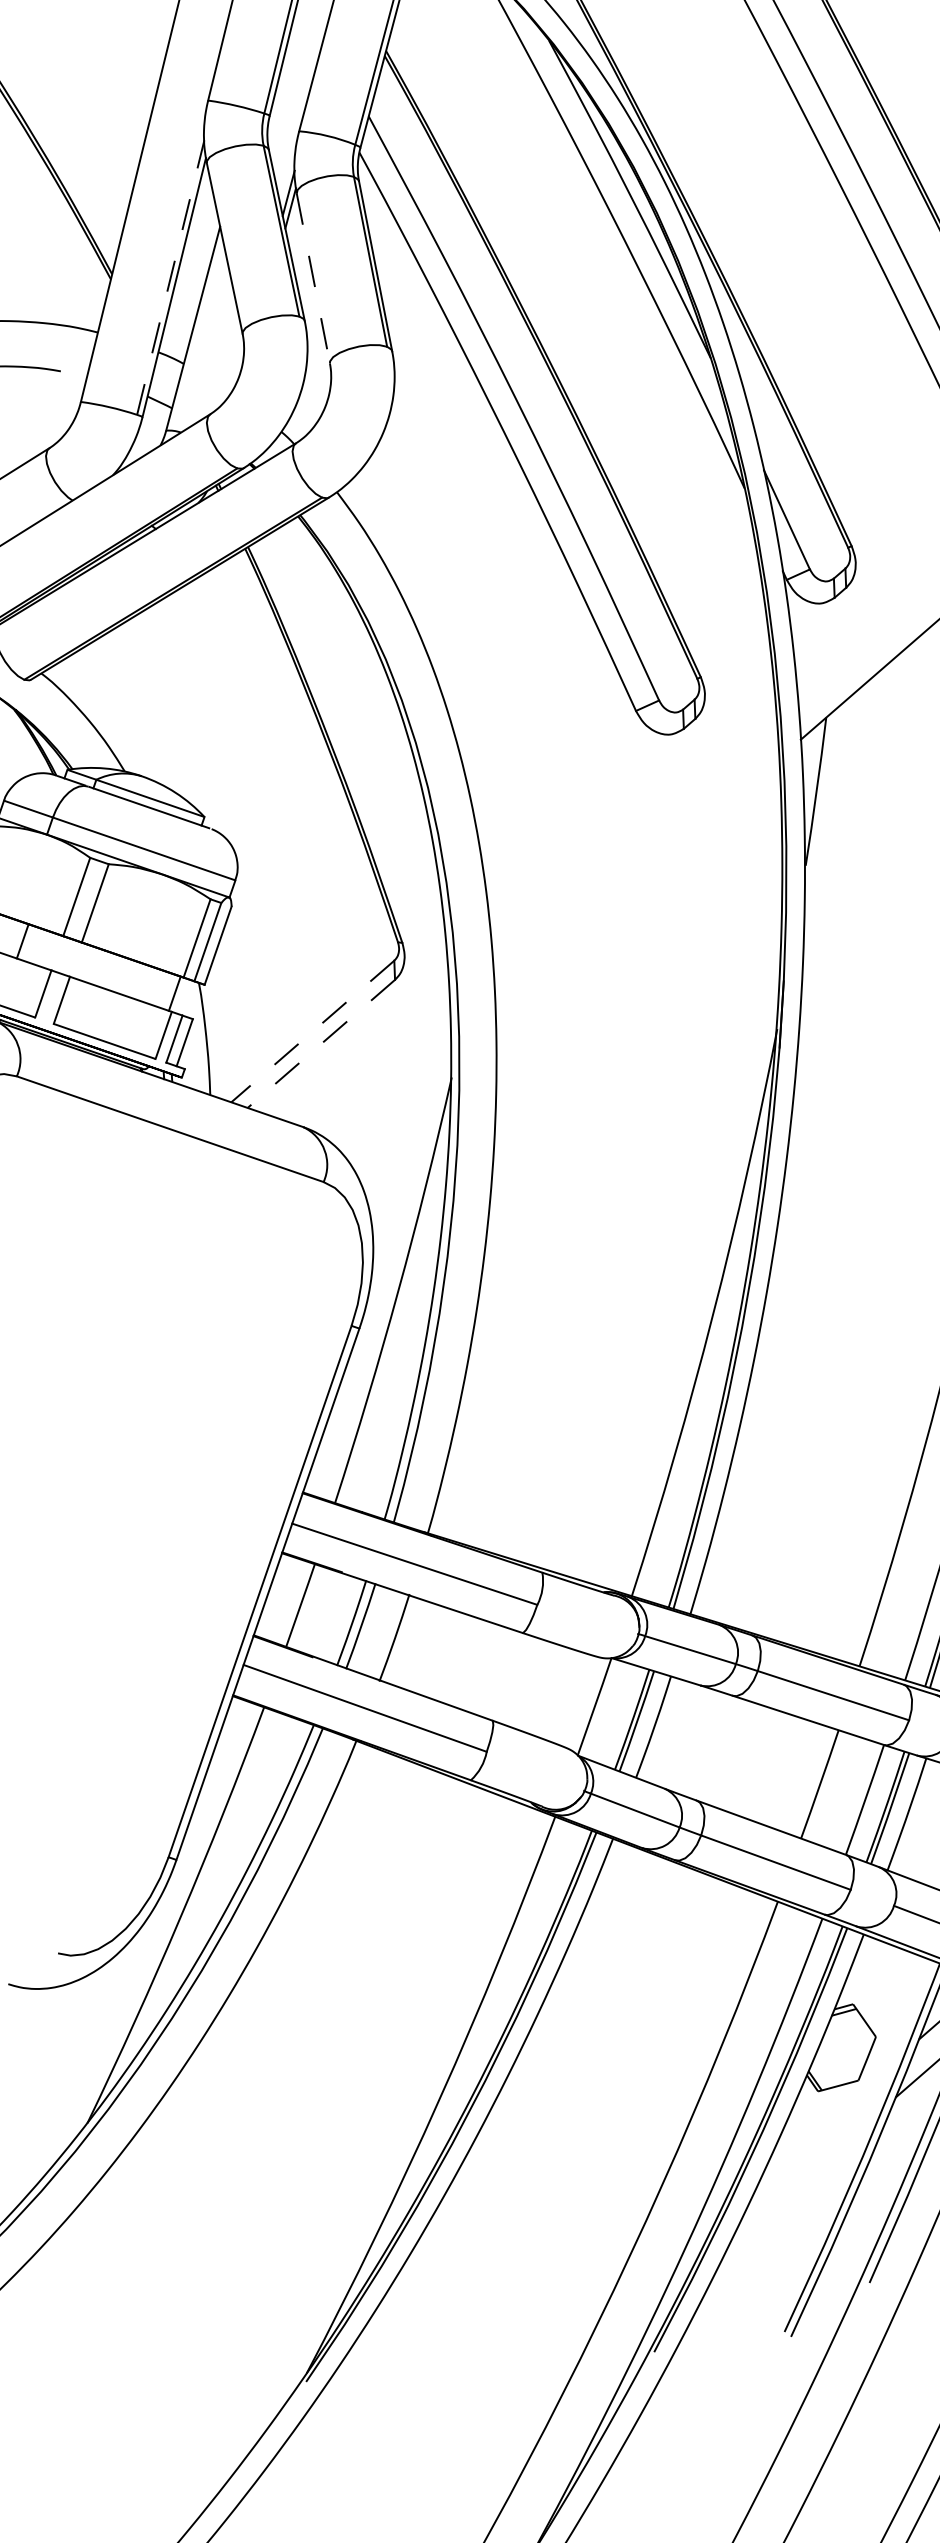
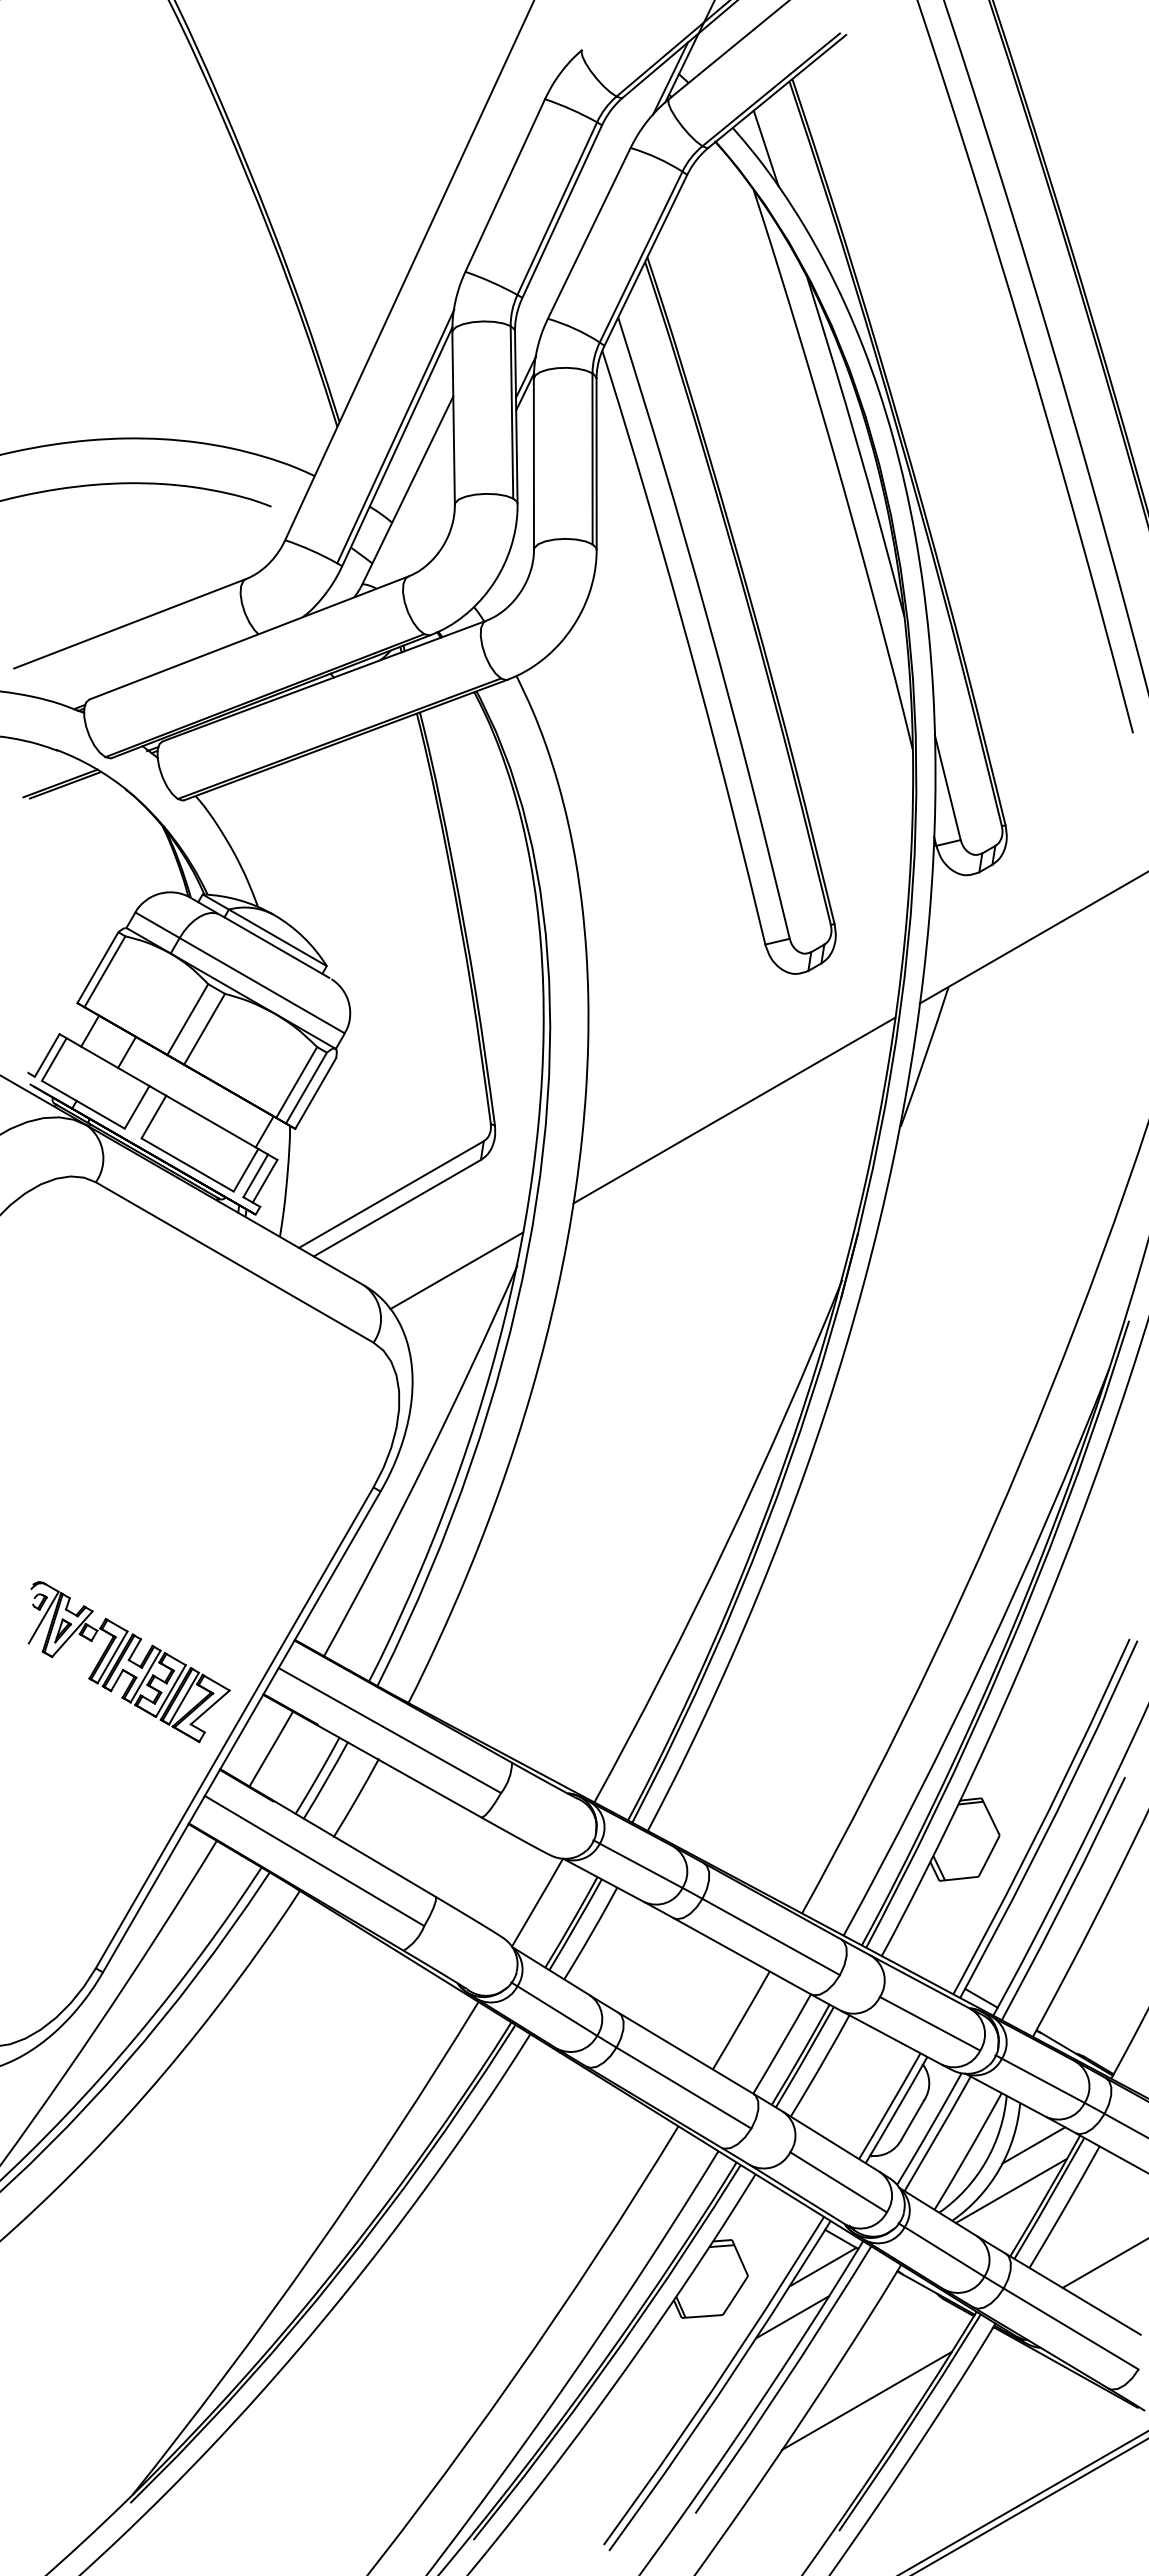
line: (170, 277) -> (395, 436), dashed -> solid
line: (312, 278) -> (533, 464), dashed -> solid
line: (637, 881) -> (734, 1110), added
line: (312, 1031) -> (391, 1194), dashed -> solid
line: (320, 1044) -> (396, 1208), dashed -> solid
line: (392, 1094) -> (456, 1270), added
part: (141, 1547) -> (128, 1662), added

